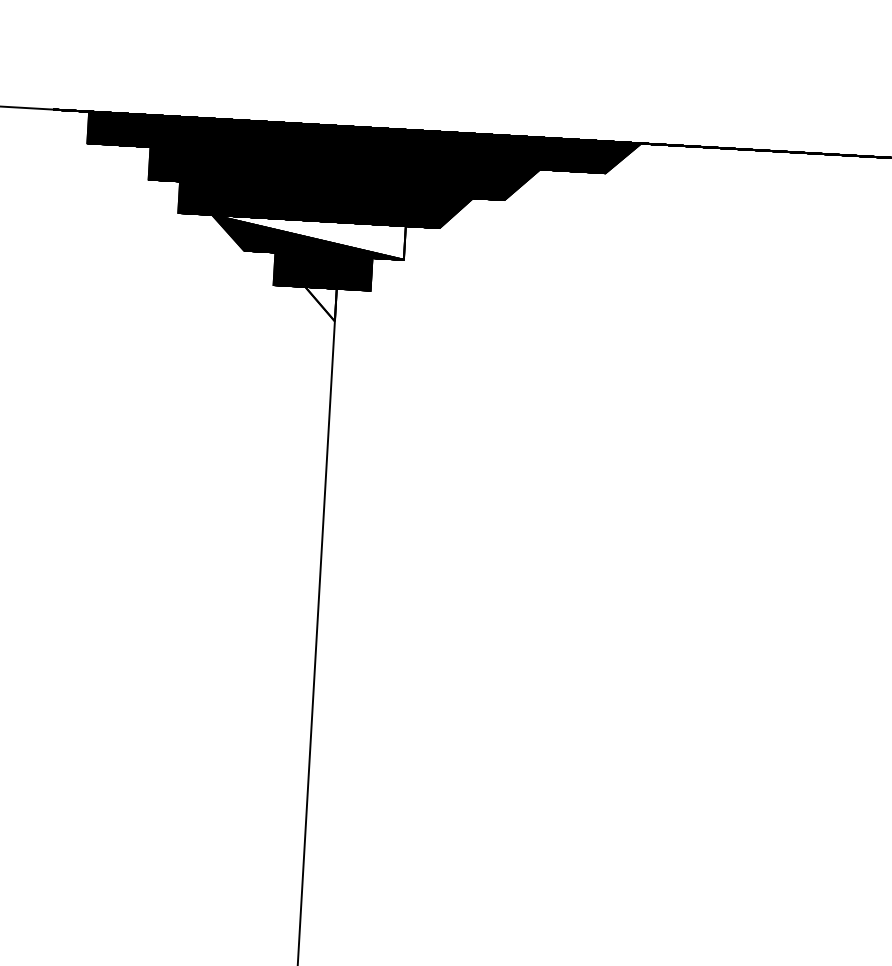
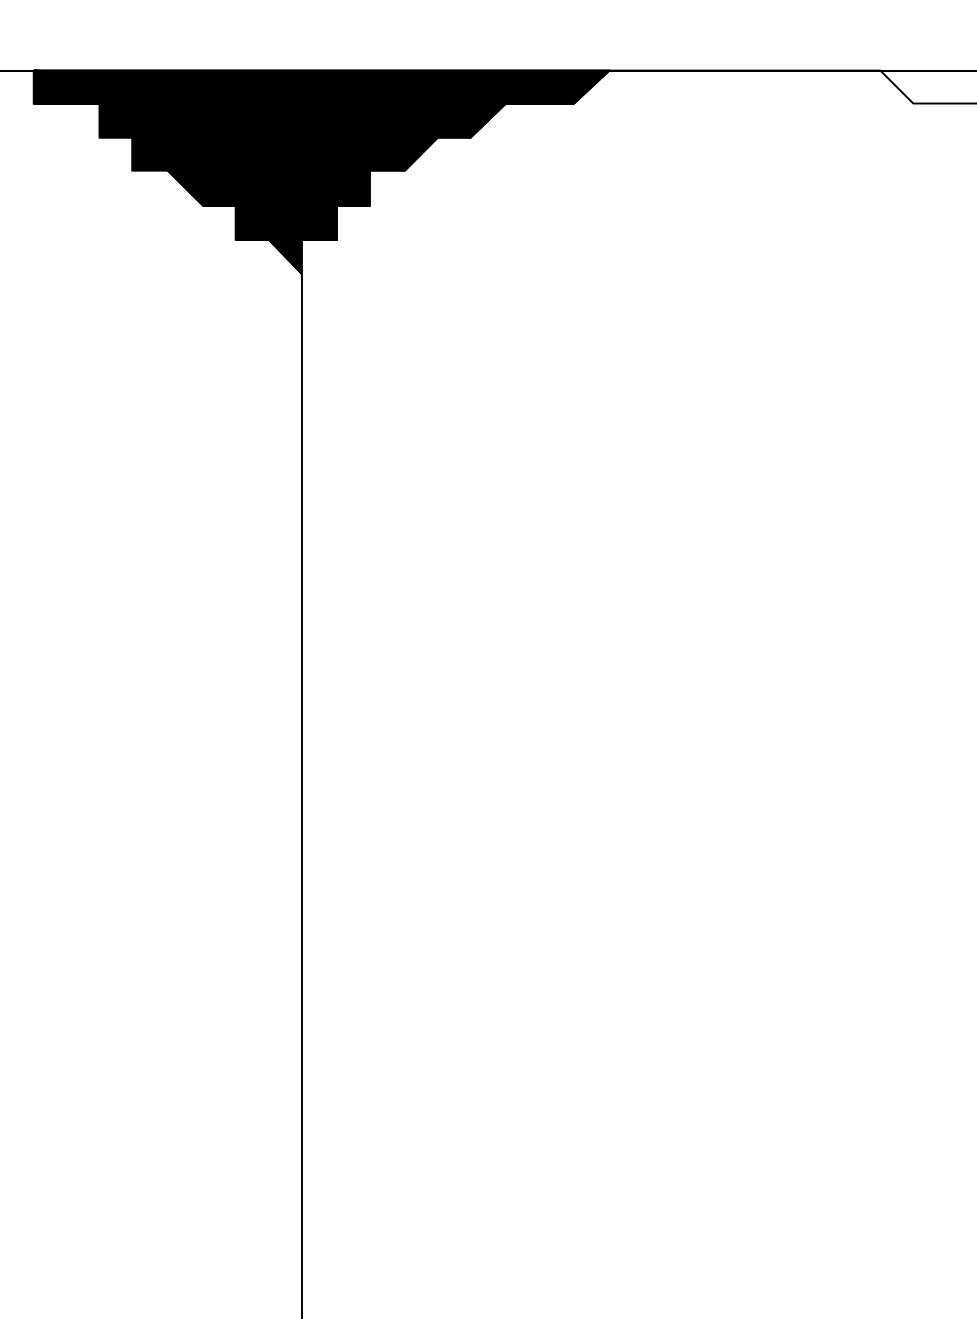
fill: (307, 236) -> (268, 187), added
fill: (319, 303) -> (284, 256), added

